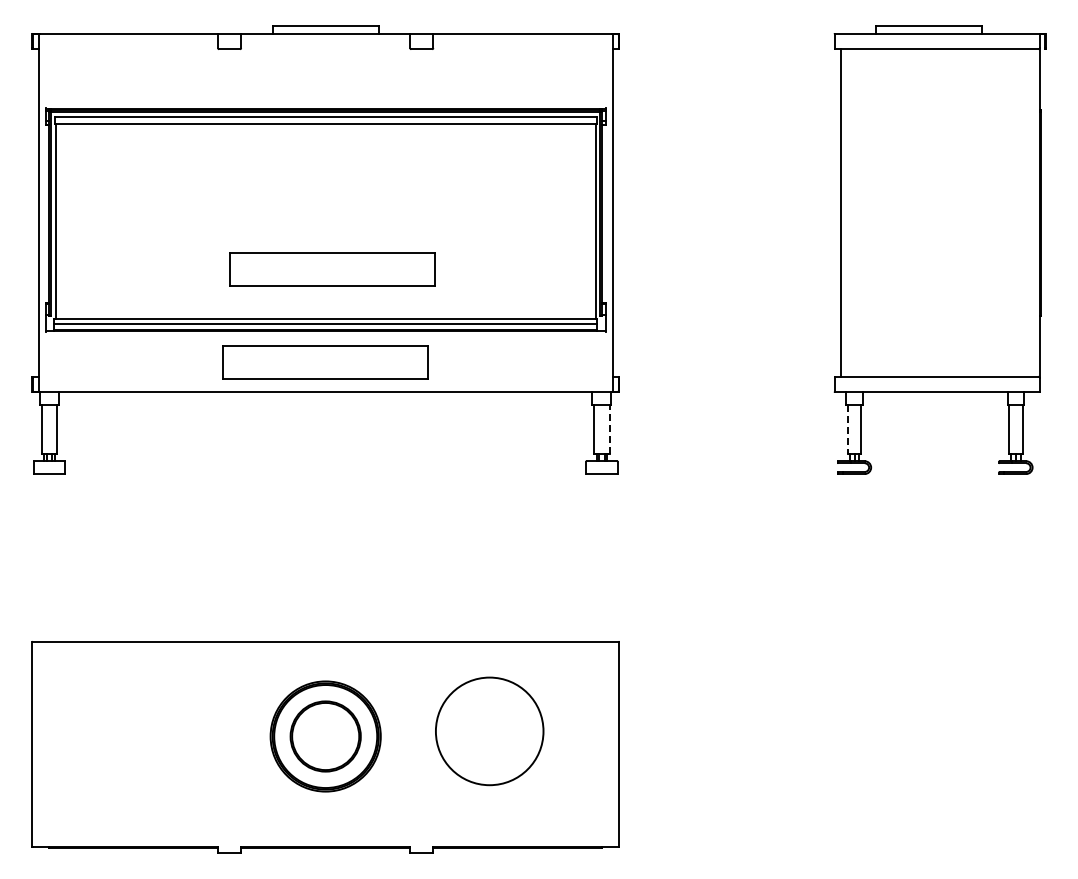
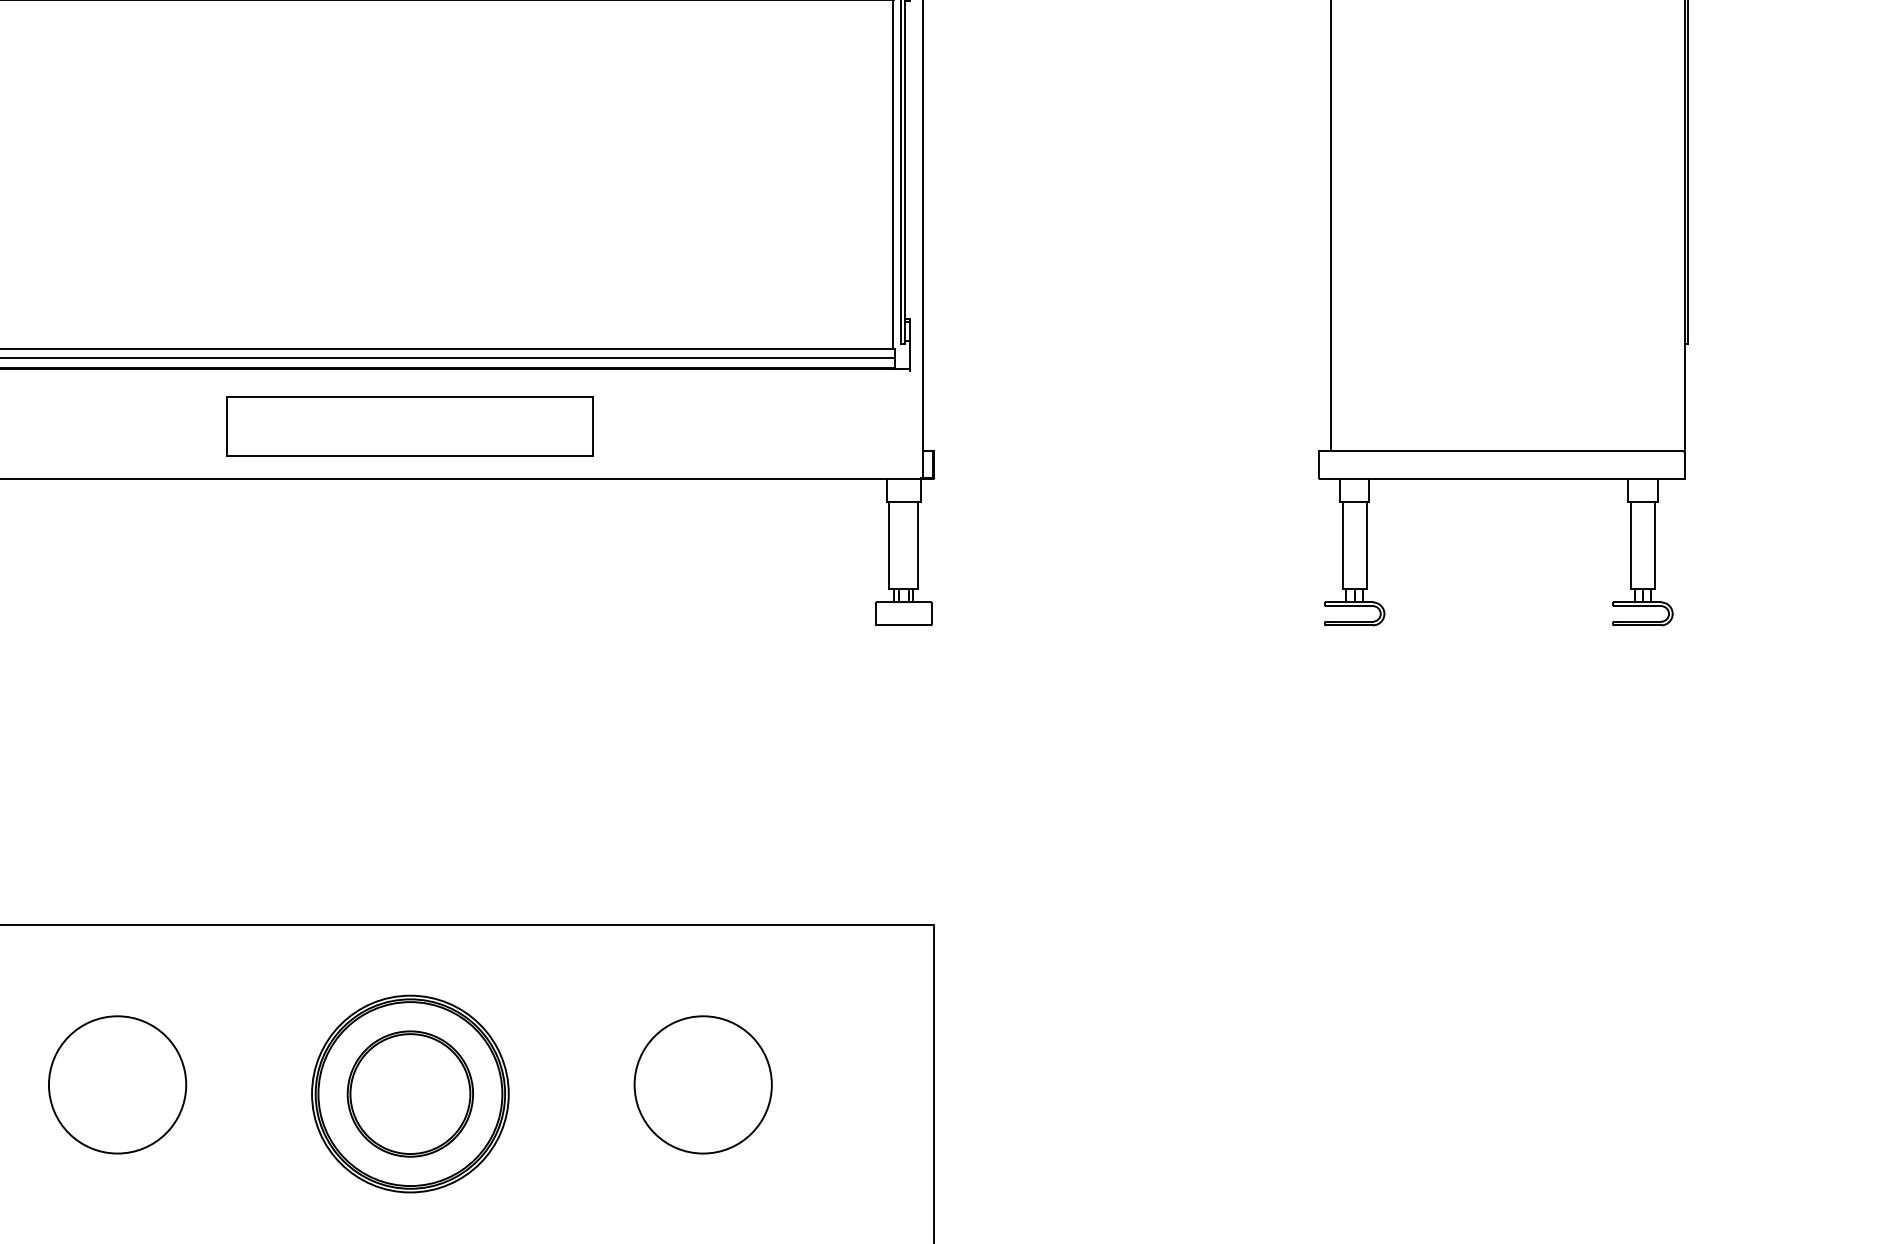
part: (332, 269) -> (422, 260), removed
line: (609, 428) -> (917, 544), dashed -> solid
line: (847, 429) -> (1342, 545), dashed -> solid
circle: (489, 730) -> (702, 1083), size x0.71
circle: (161, 731) -> (117, 1085), added

